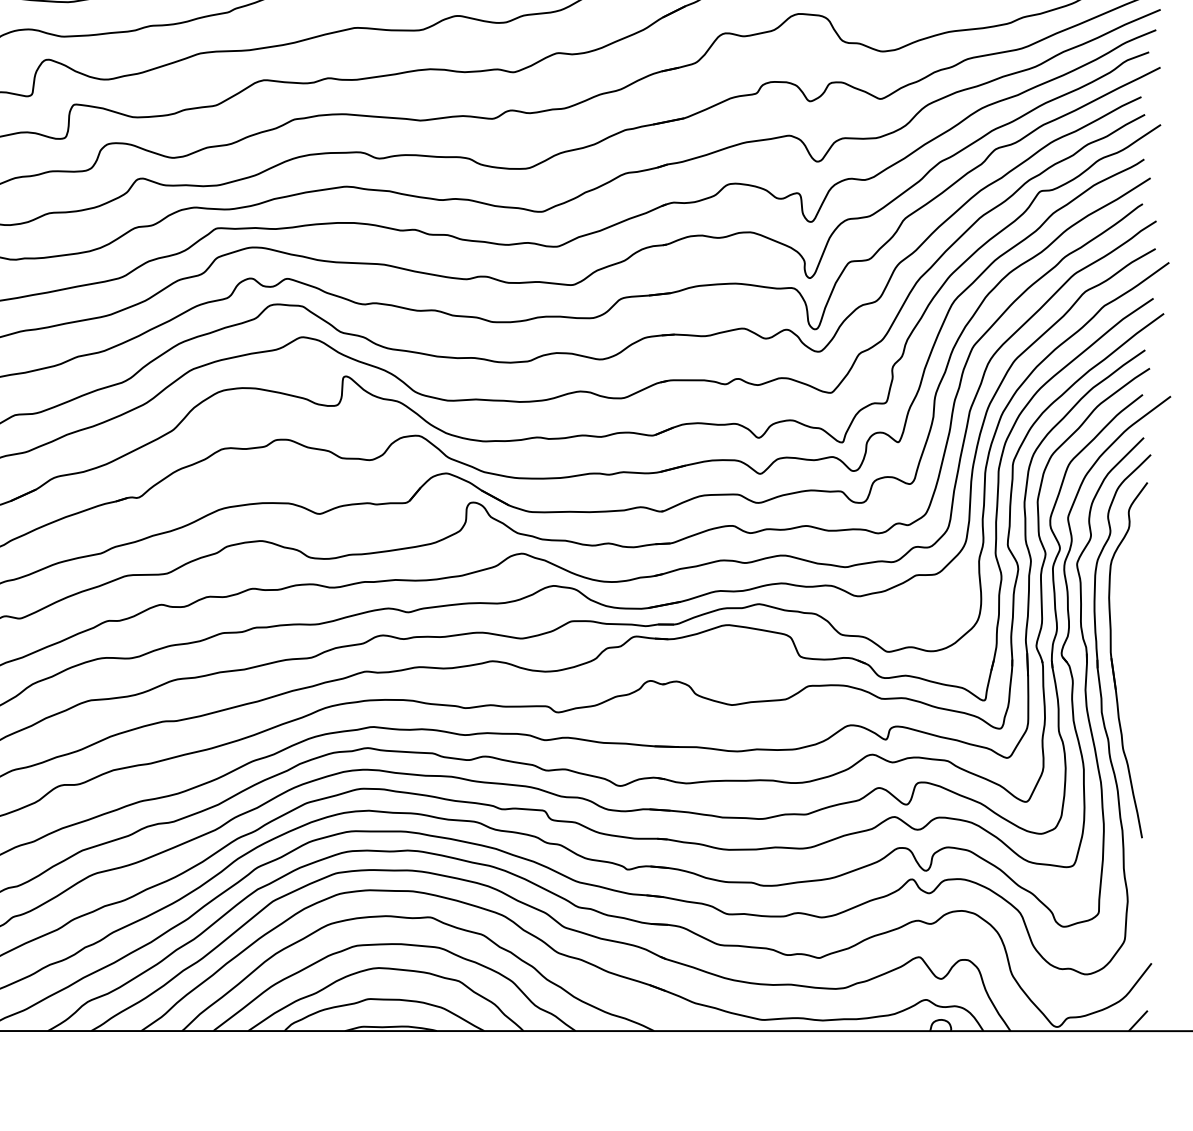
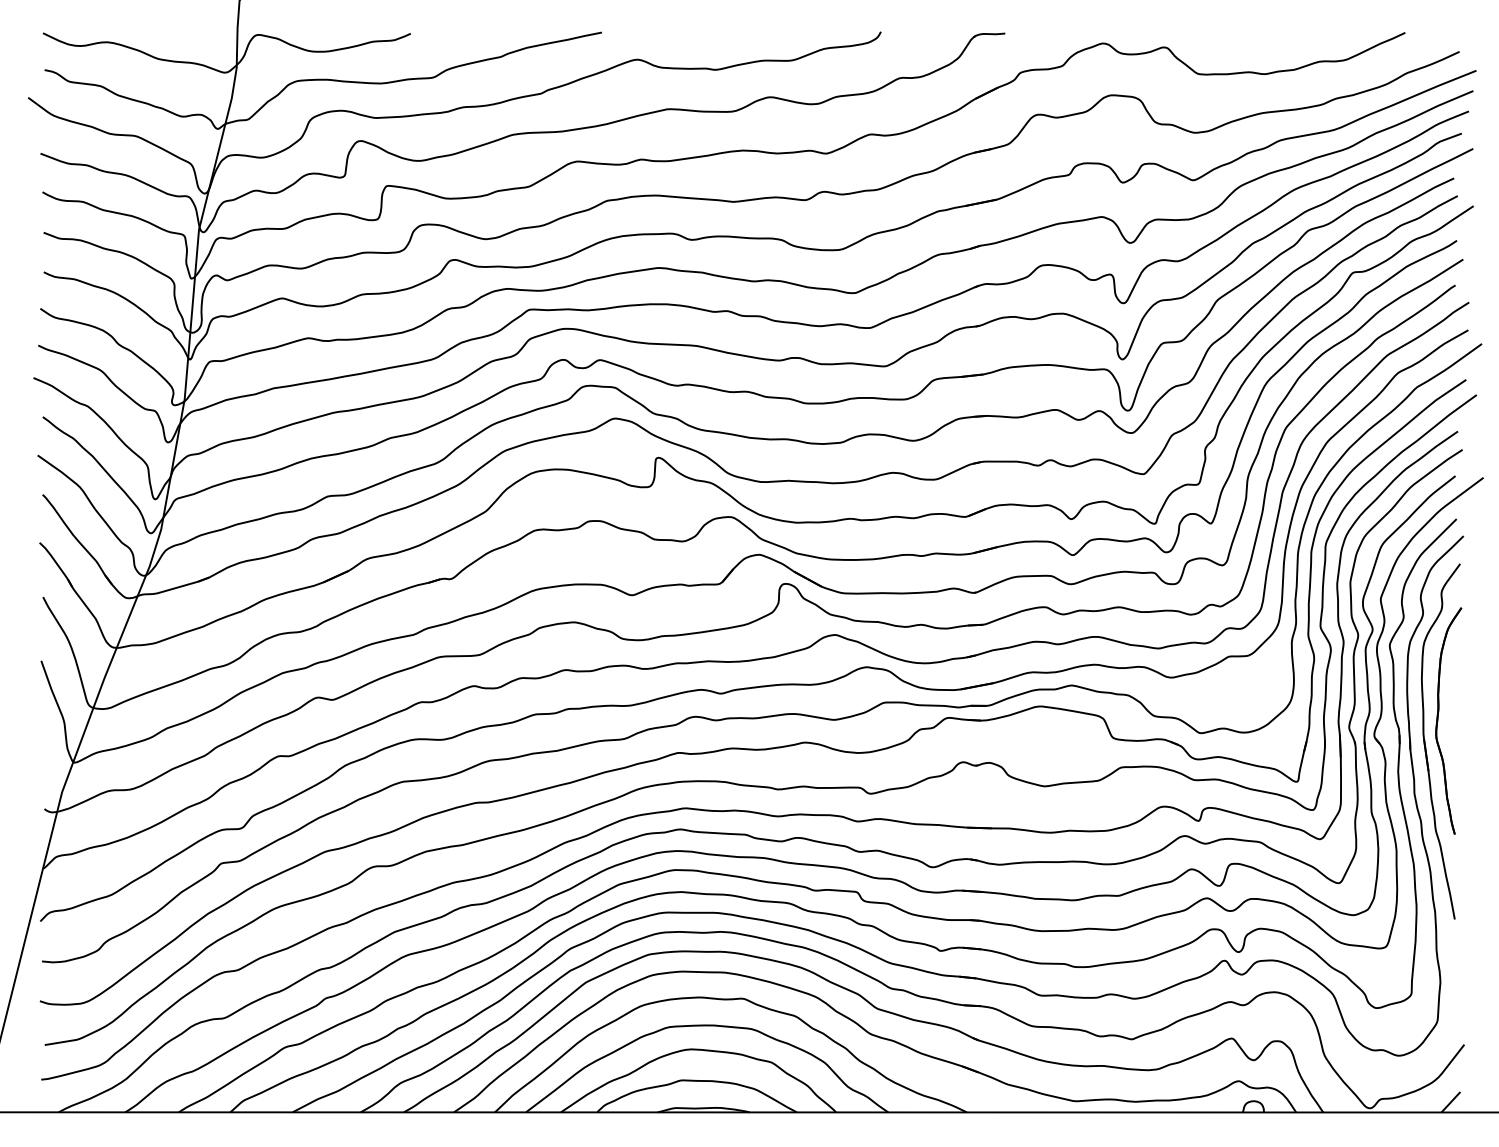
part: (1125, 639) -> (1438, 720), added

